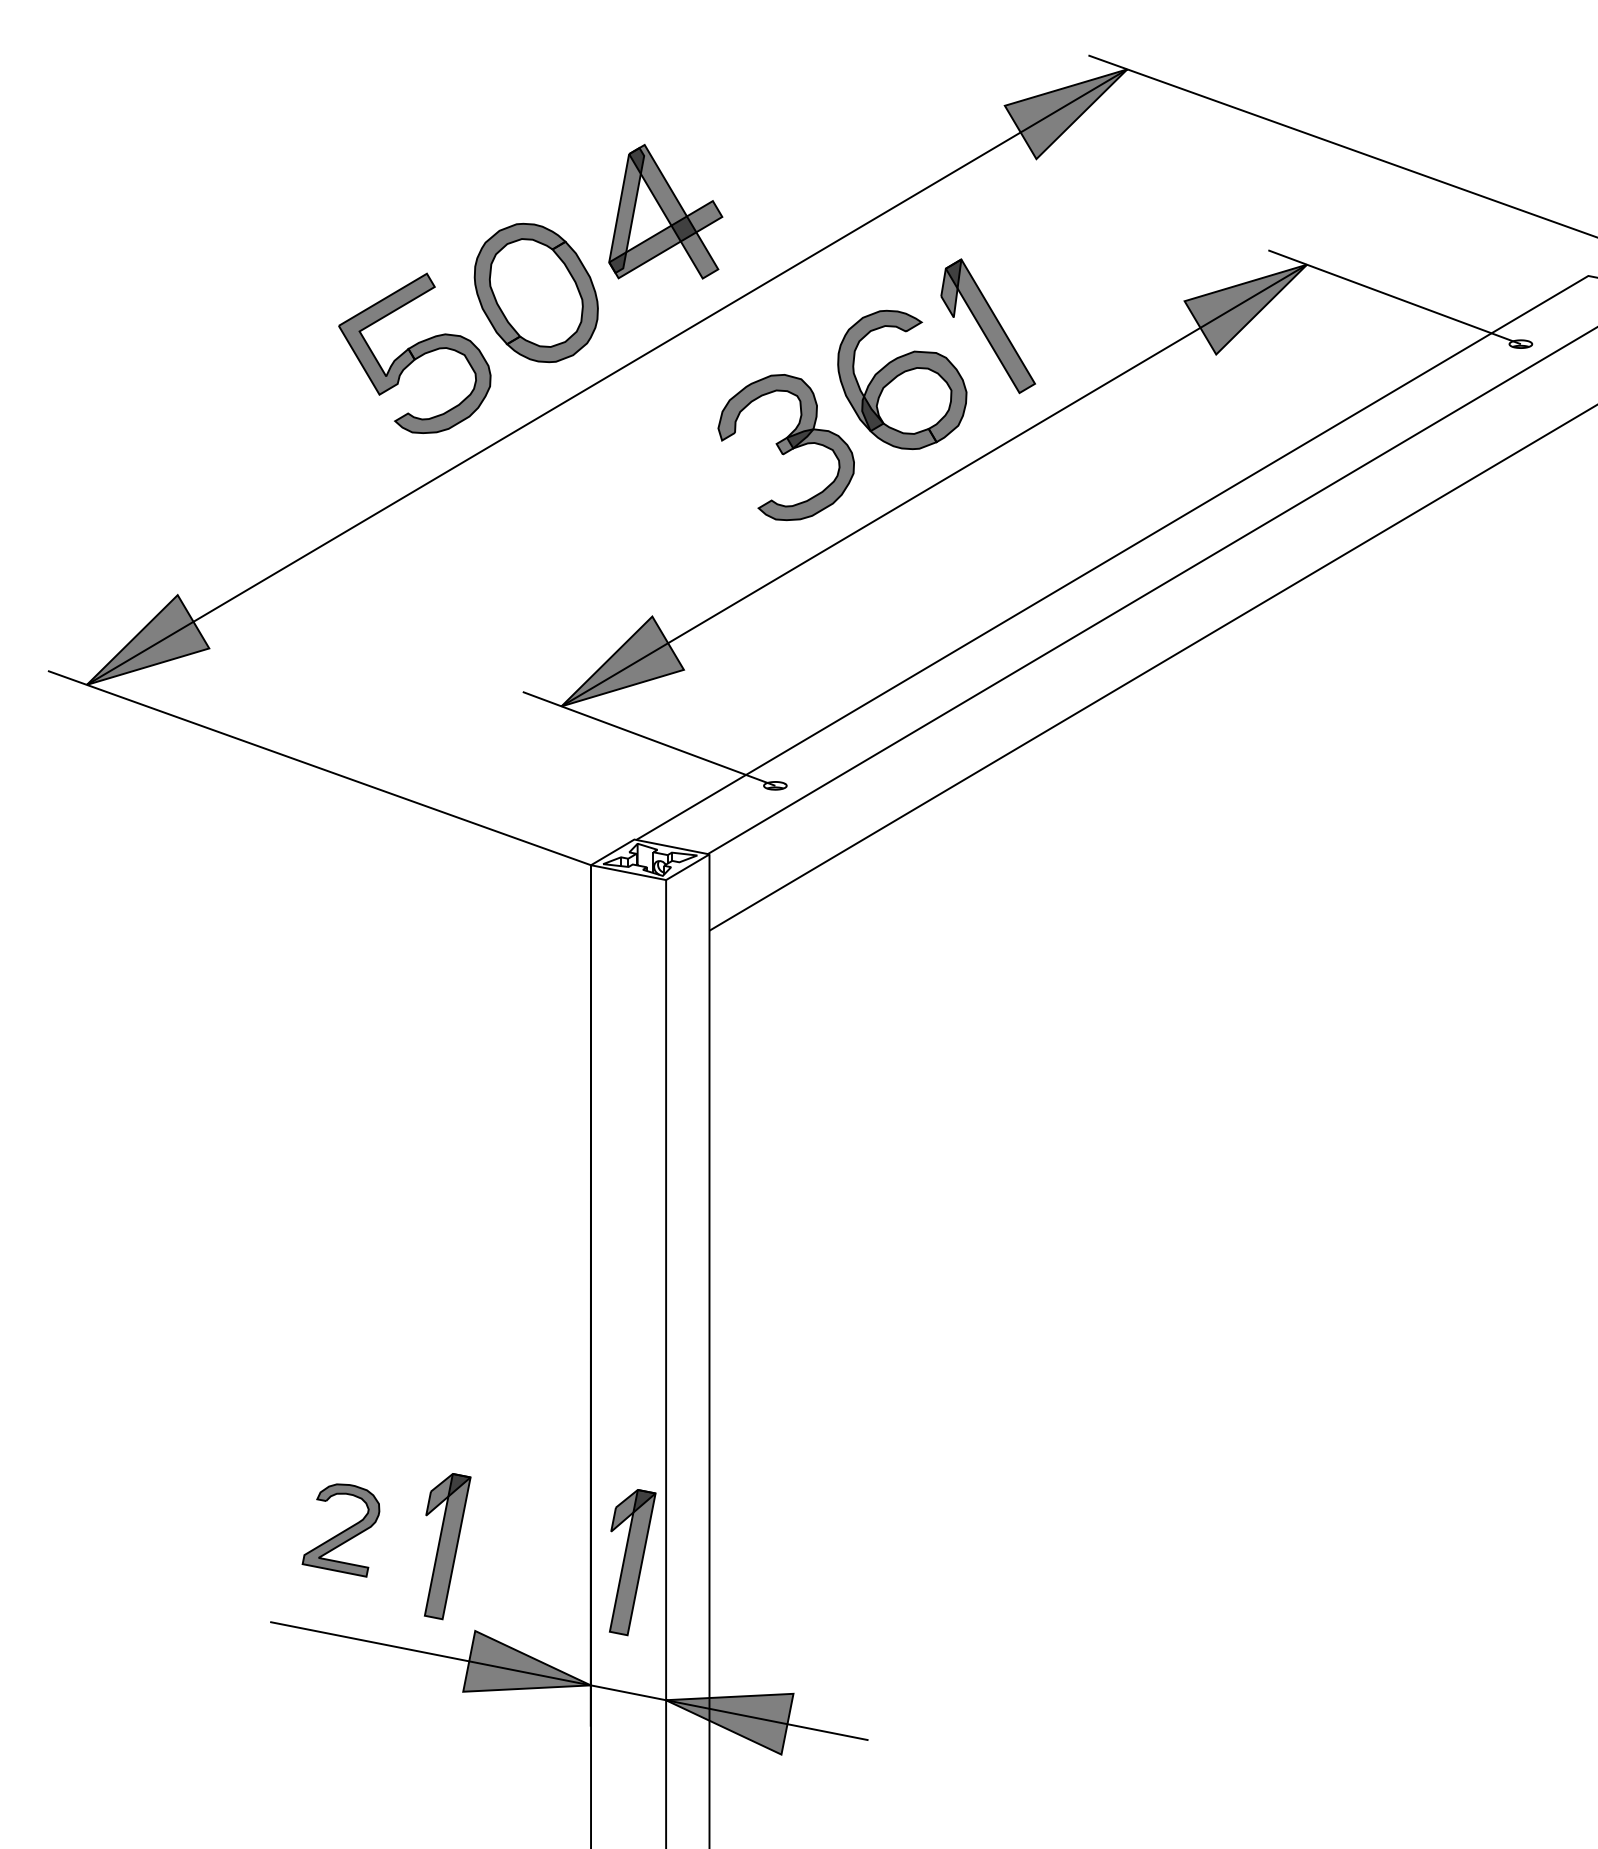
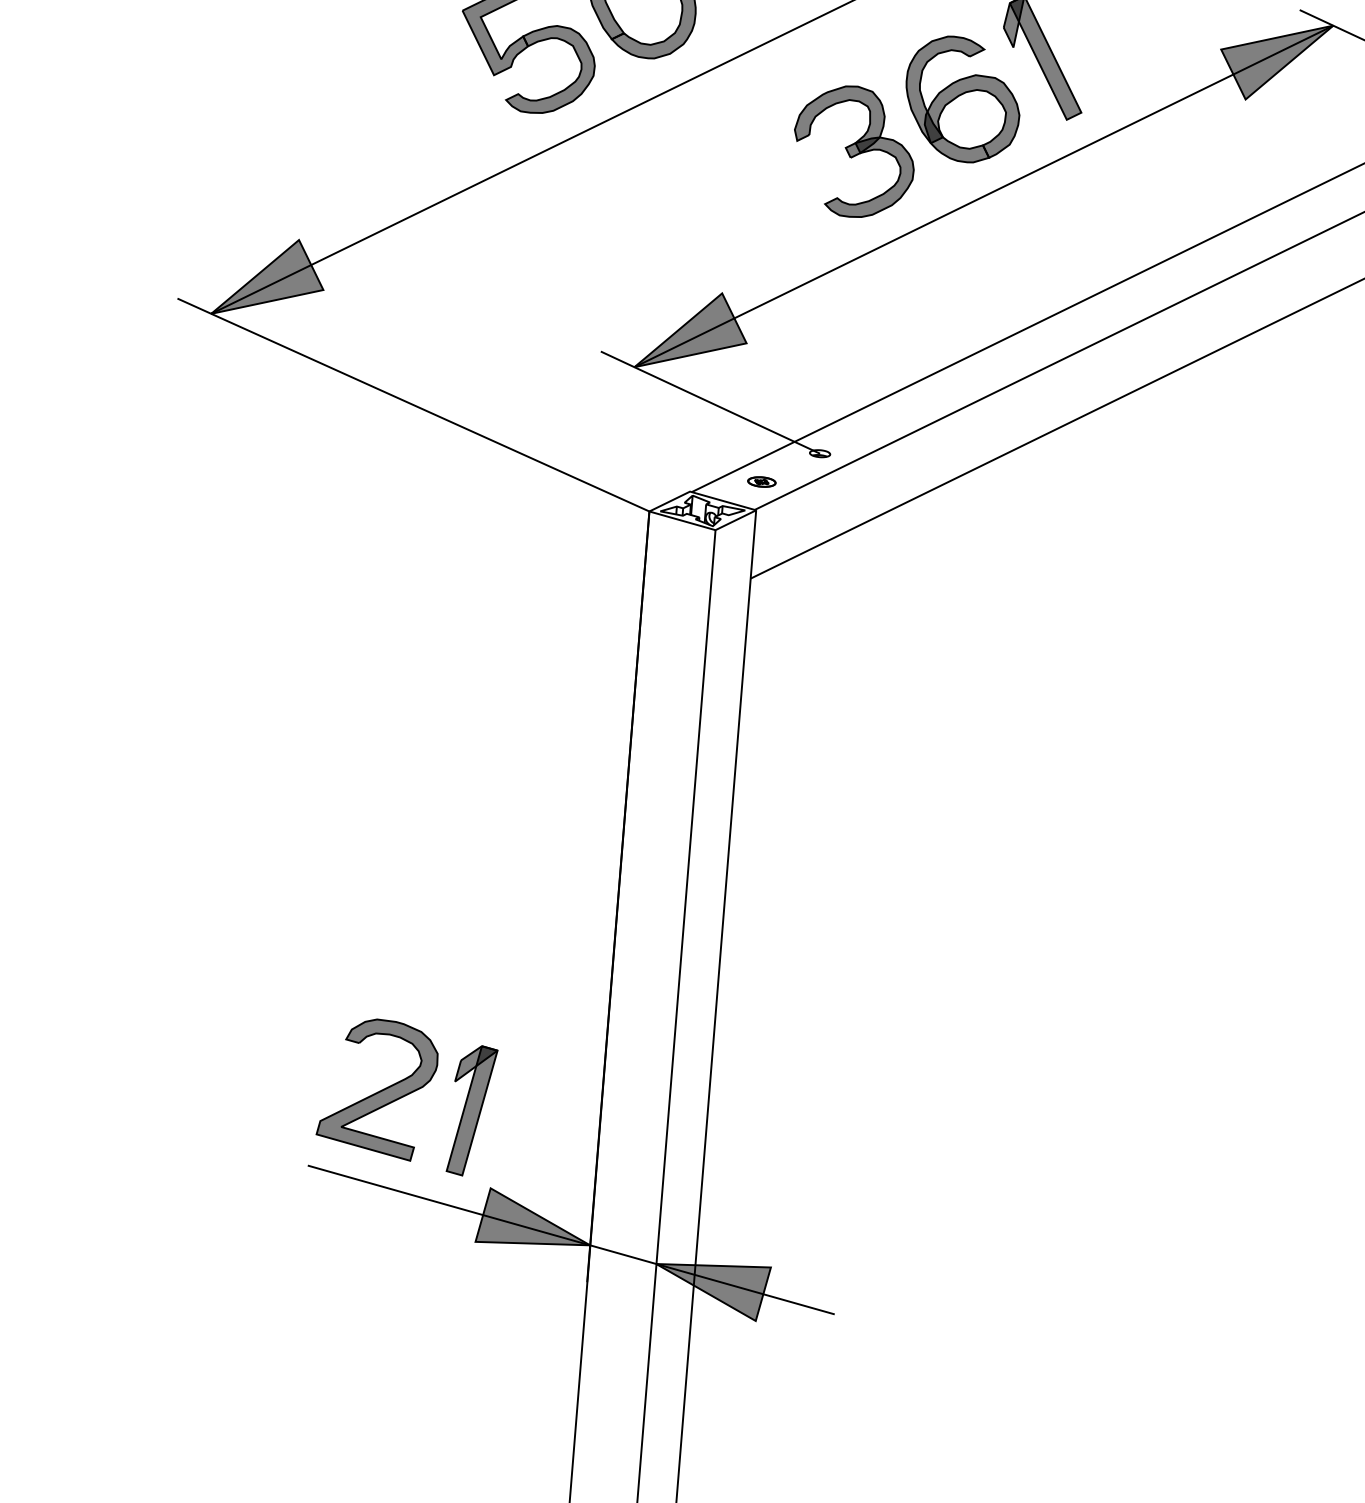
part: (712, 822) -> (761, 481), added
part: (340, 1530) -> (377, 1088), size x1.67
part: (632, 1562) -> (636, 1138), removed

